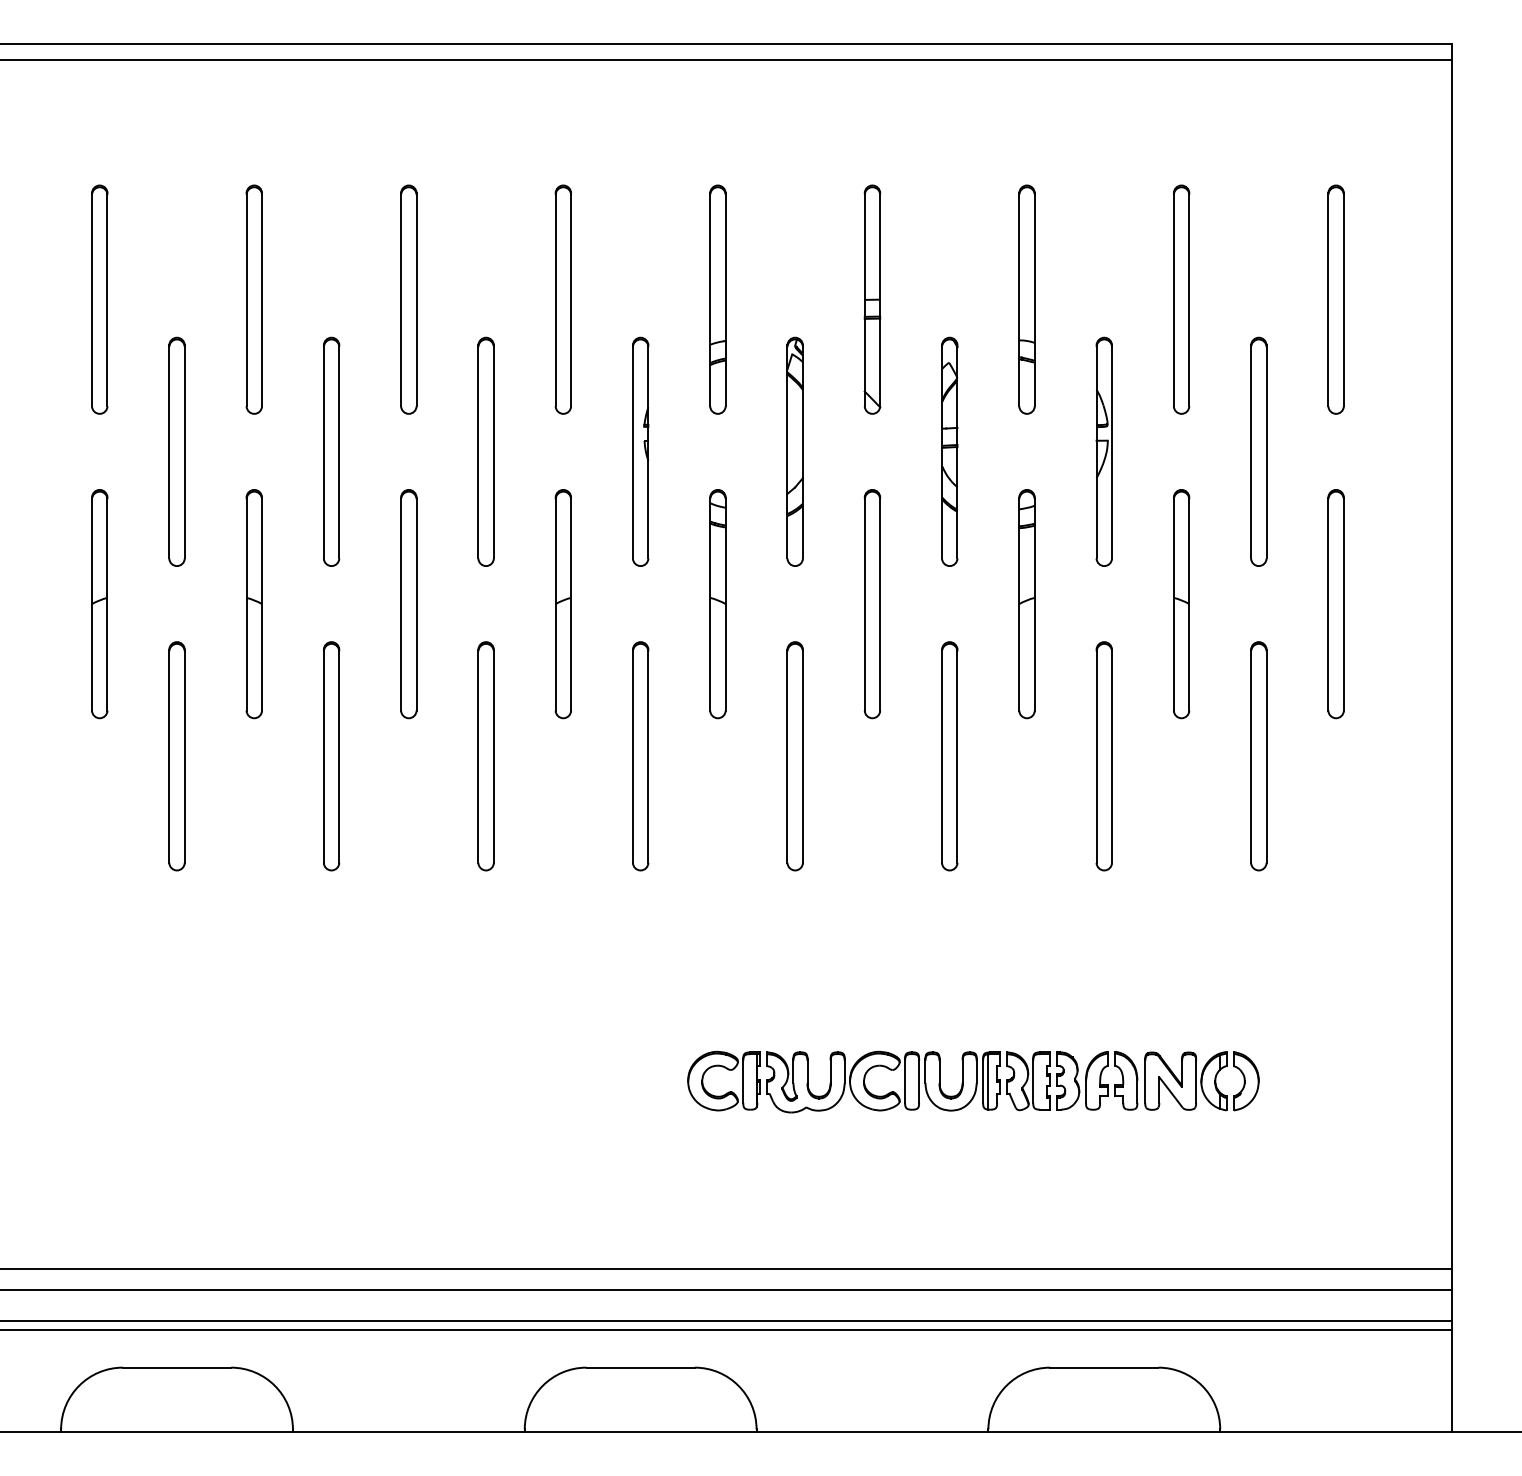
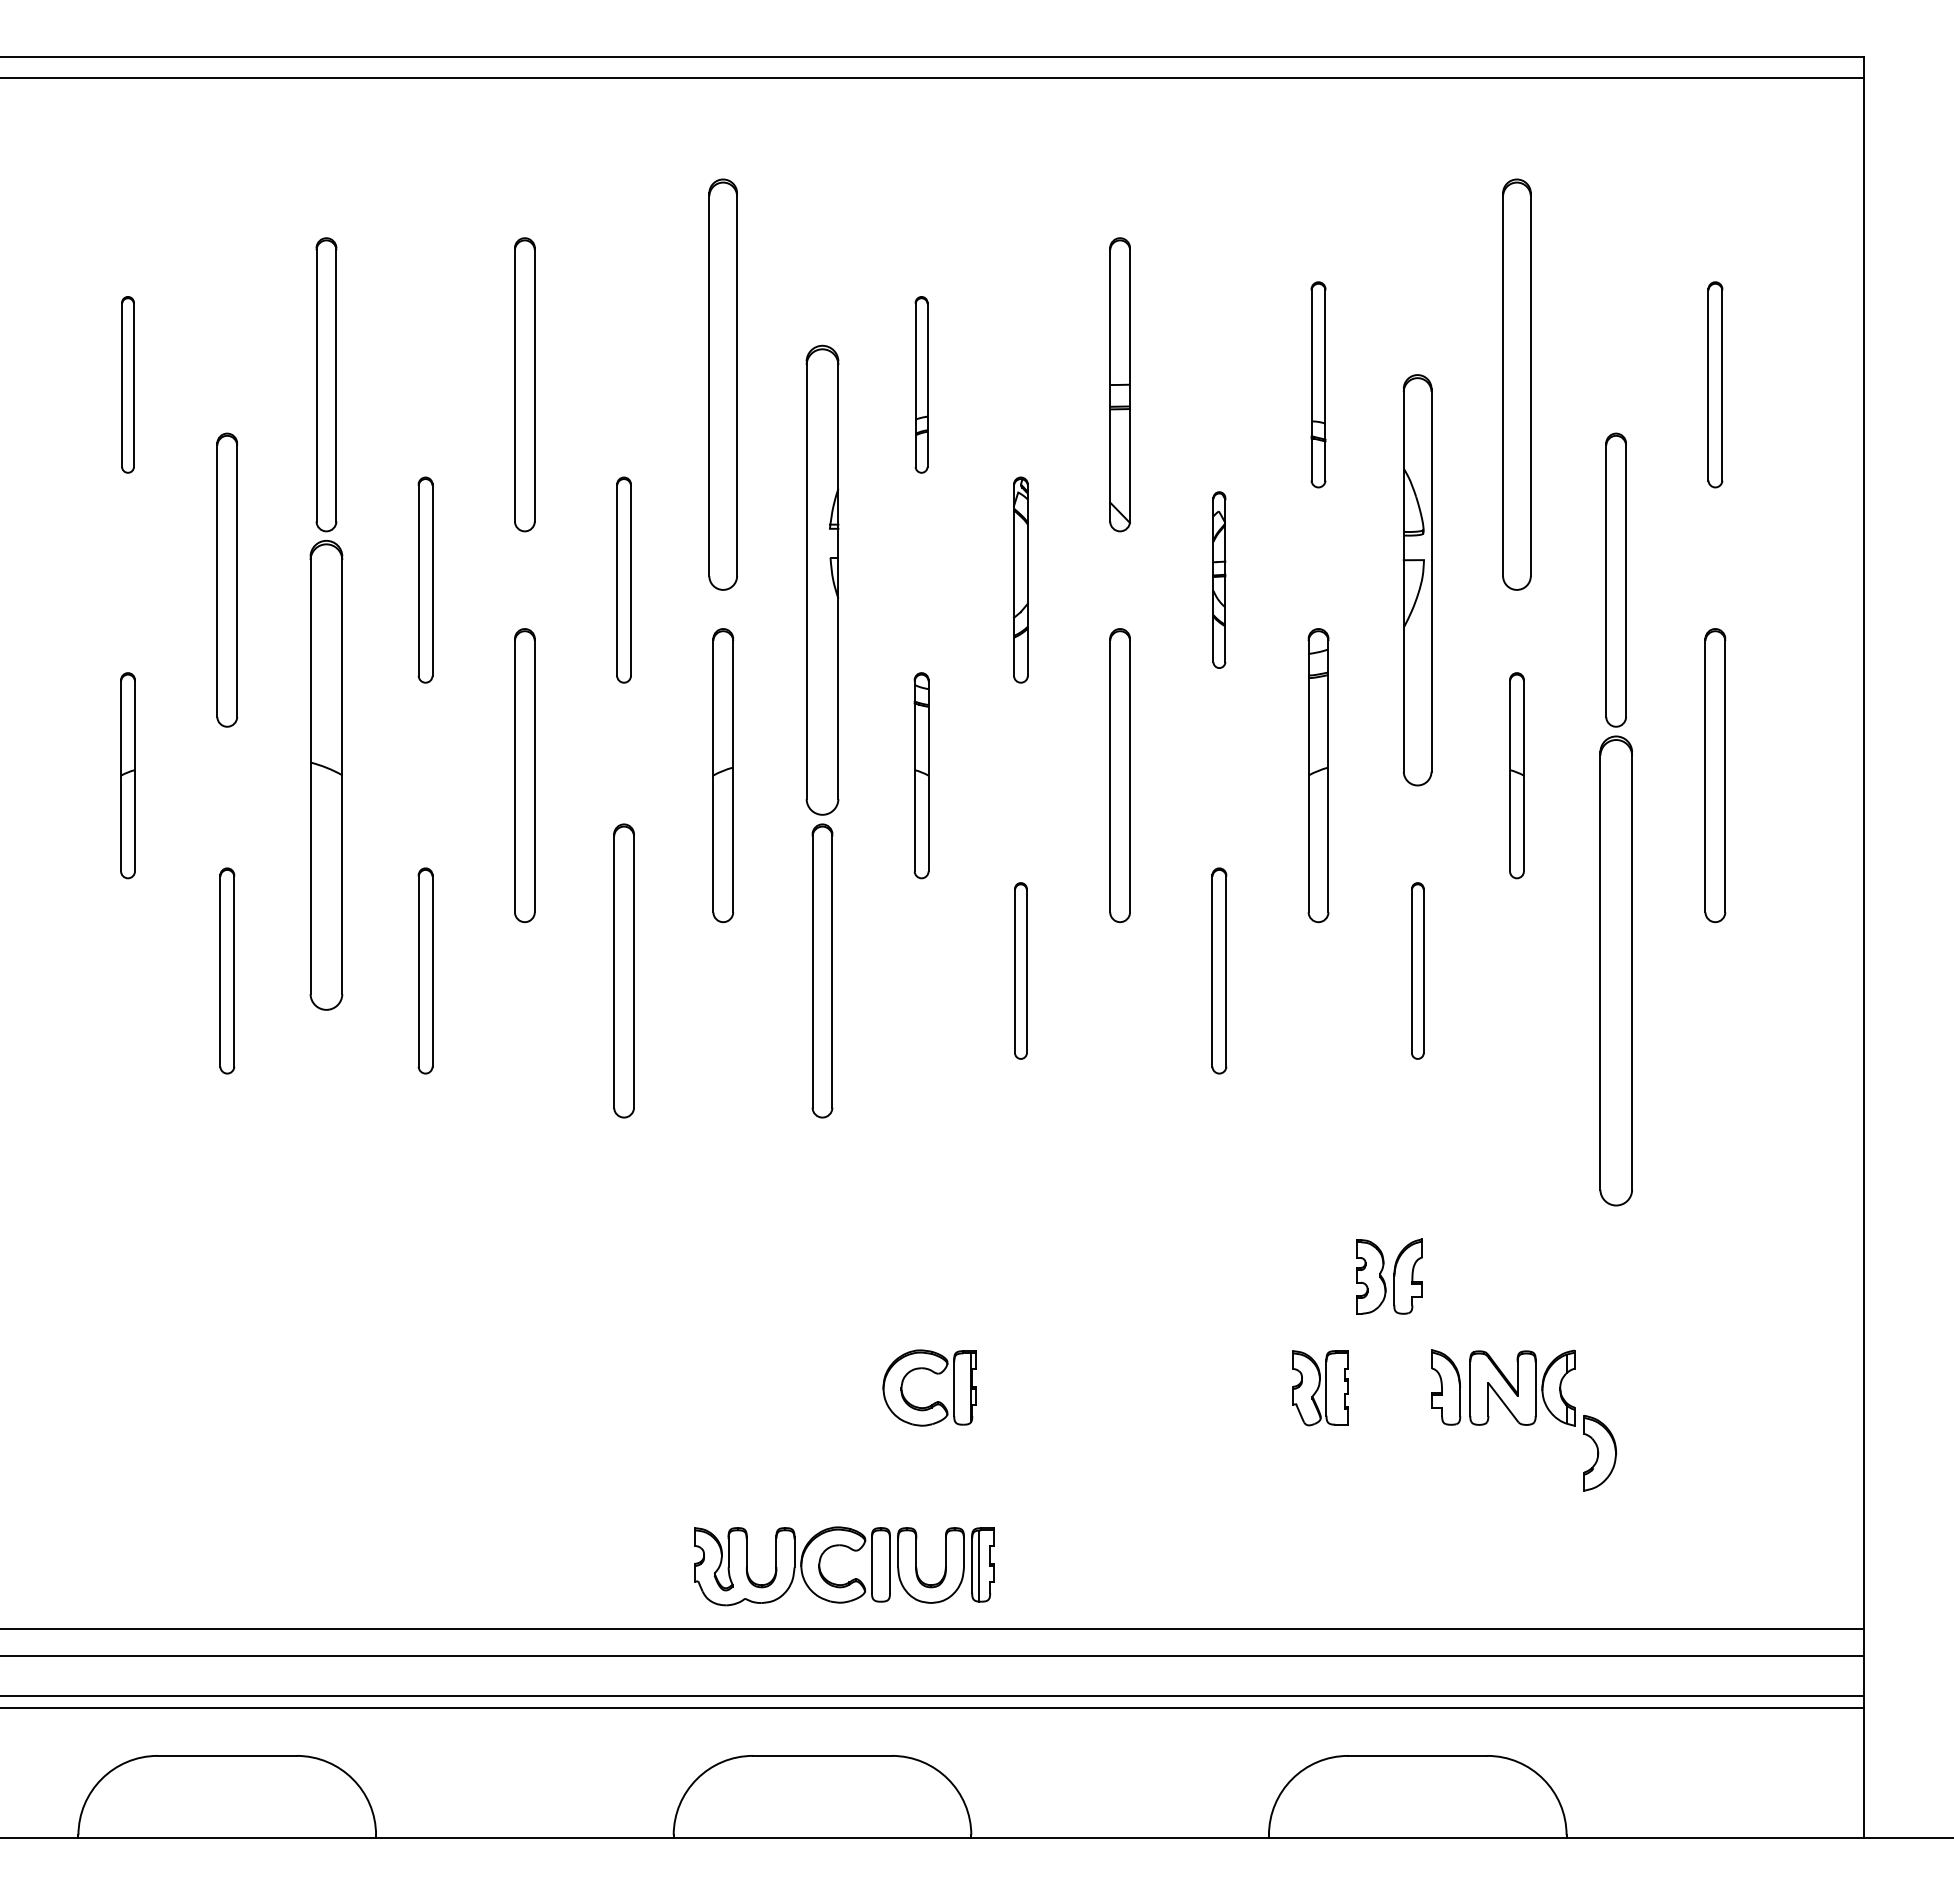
part: (99, 299) -> (127, 384), size x0.6
part: (563, 299) -> (723, 384), size x1.4
part: (717, 299) -> (921, 384), size x0.6
part: (1026, 299) -> (1318, 384), size x0.7
part: (1181, 299) -> (1516, 384), size x1.4
part: (1336, 299) -> (1715, 384), size x0.7
part: (331, 451) -> (425, 579), size x0.7
part: (485, 451) -> (623, 579), size x0.7
part: (640, 451) -> (822, 579), size x1.6
part: (794, 451) -> (1020, 579), size x0.7
part: (949, 451) -> (1219, 579), size x0.6
part: (1104, 451) -> (1417, 579), size x1.4
part: (99, 604) -> (127, 775), size x0.7
part: (254, 604) -> (326, 775), size x1.6
part: (717, 604) -> (921, 775), size x0.7
part: (1181, 604) -> (1516, 775), size x0.7
part: (177, 755) -> (227, 970), size x0.7
part: (331, 755) -> (425, 970), size x0.7
part: (794, 755) -> (1020, 970), size x0.6
part: (949, 755) -> (1219, 970), size x0.7
part: (1104, 755) -> (1417, 970), size x0.6
part: (1258, 755) -> (1615, 970), size x1.6
part: (1082, 1080) -> (1389, 1276), moved
part: (1246, 1081) -> (1600, 1453), moved
part: (890, 1091) -> (853, 1578), moved

